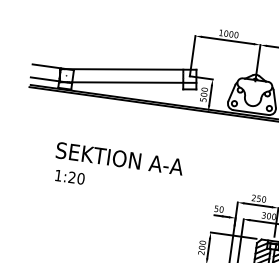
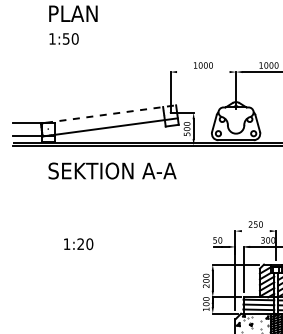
line: (228, 40) -> (203, 72), removed
line: (131, 69) -> (111, 114), solid -> dashed
text: (119, 158) -> (112, 170), moved
text: (69, 177) -> (78, 244), moved
line: (257, 205) -> (255, 231), removed

